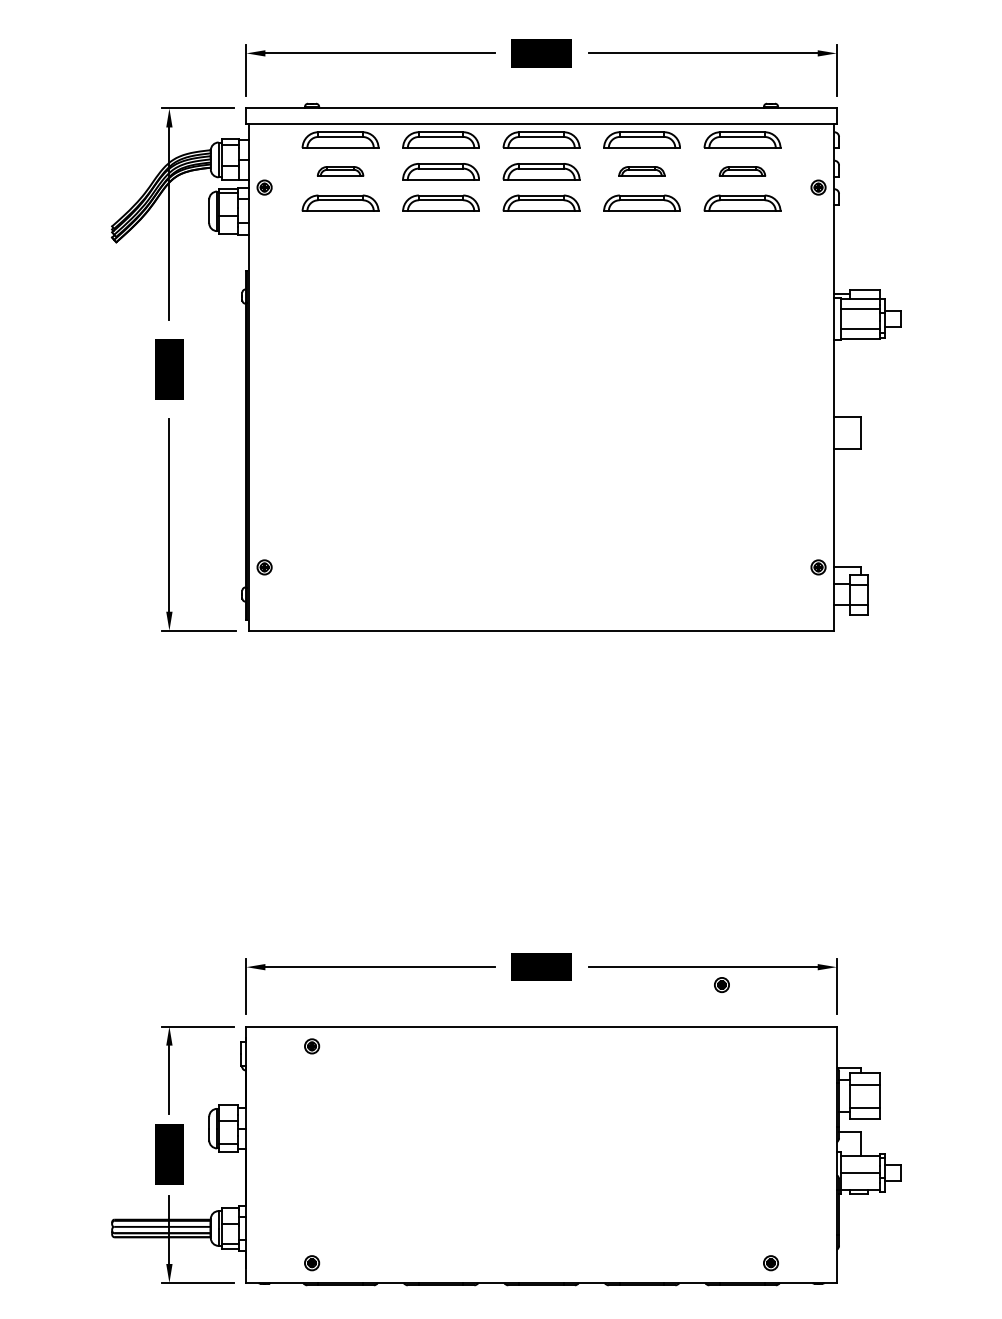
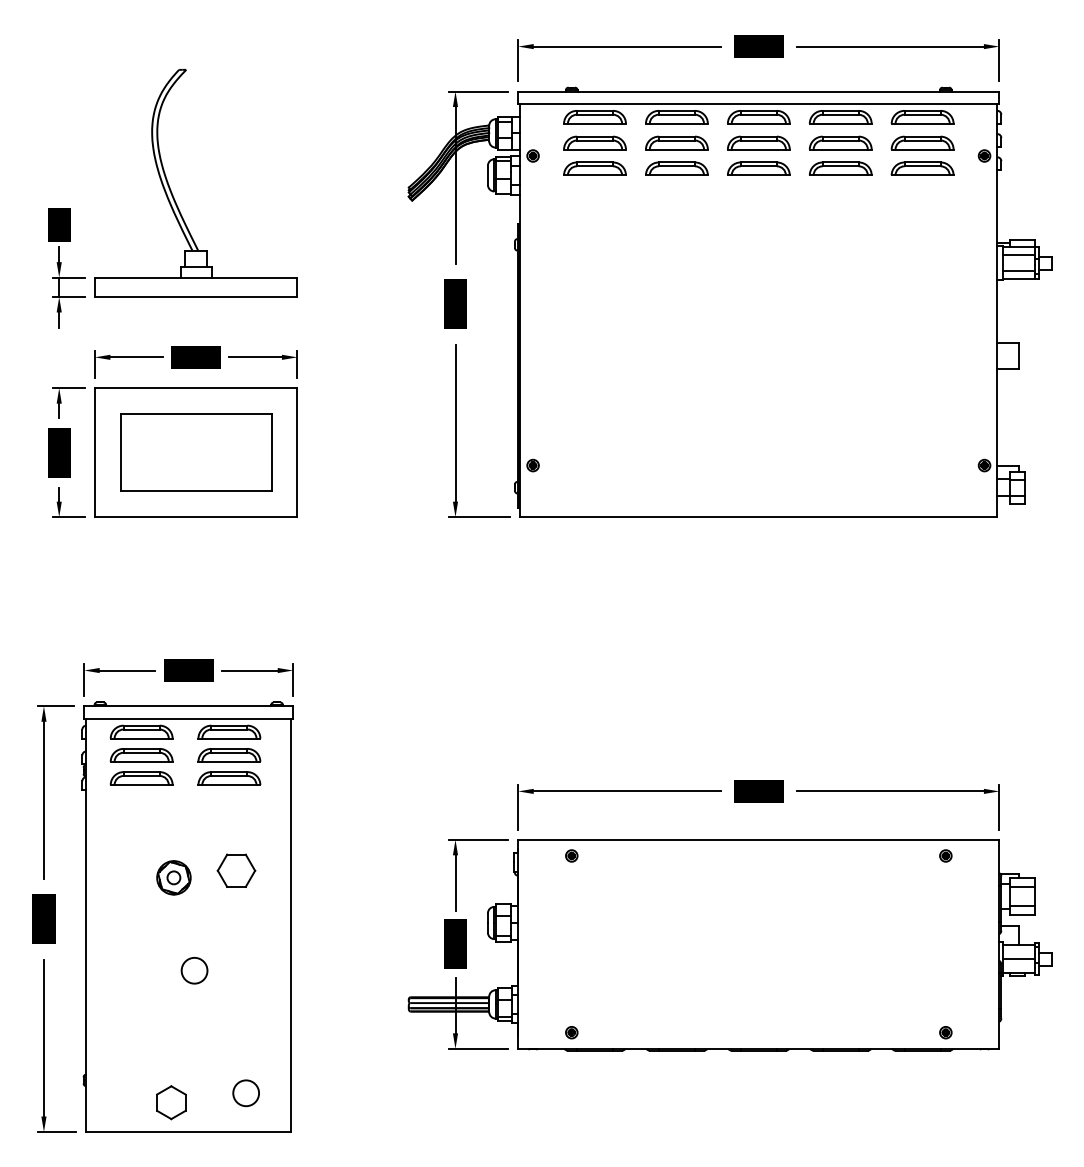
part: (339, 171) -> (594, 142), size x1.67
part: (641, 171) -> (840, 142), size x1.67
part: (742, 171) -> (922, 142), size x1.67
part: (721, 984) -> (945, 855), moved

